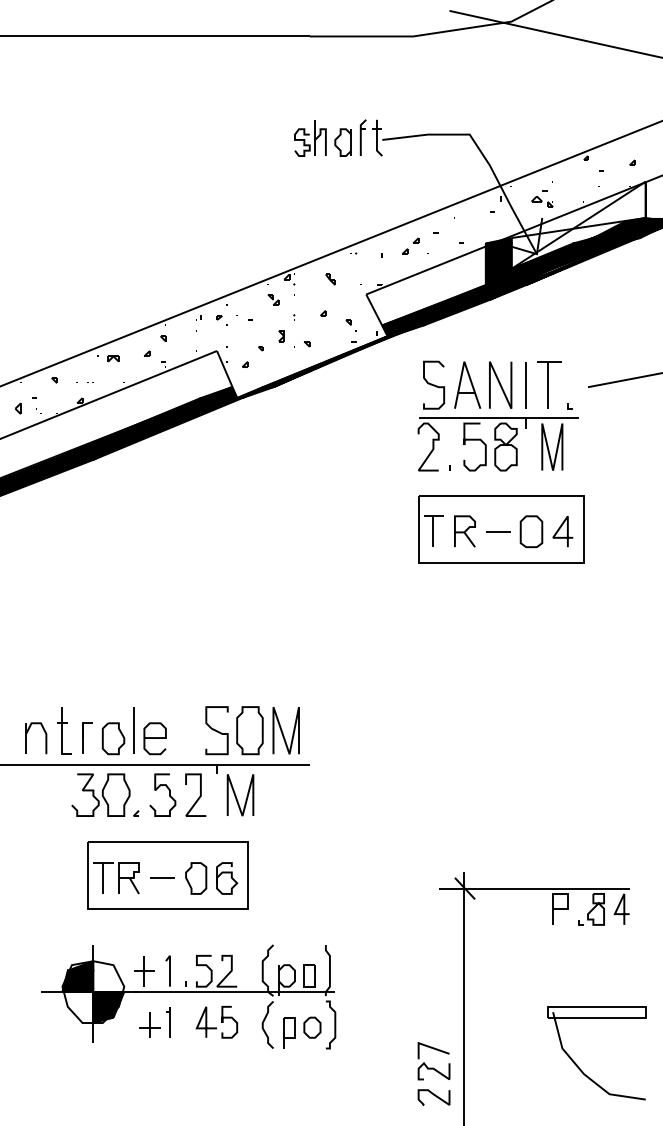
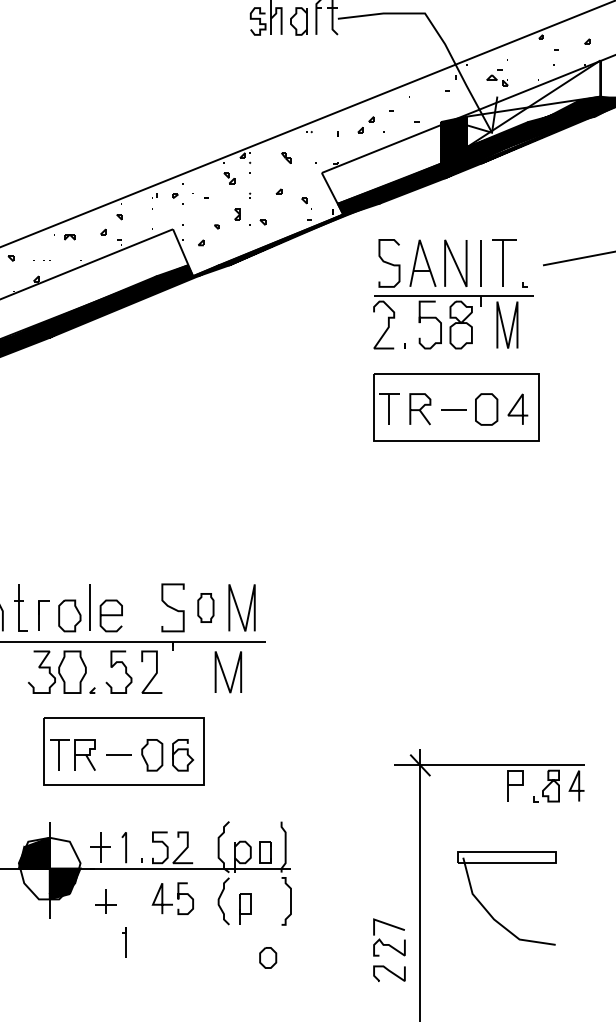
part: (249, 730) -> (205, 607), size x0.6
line: (236, 795) -> (224, 672), moved
line: (169, 1022) -> (125, 942), moved
part: (312, 1027) -> (268, 957), moved
part: (580, 1068) -> (490, 913), moved

